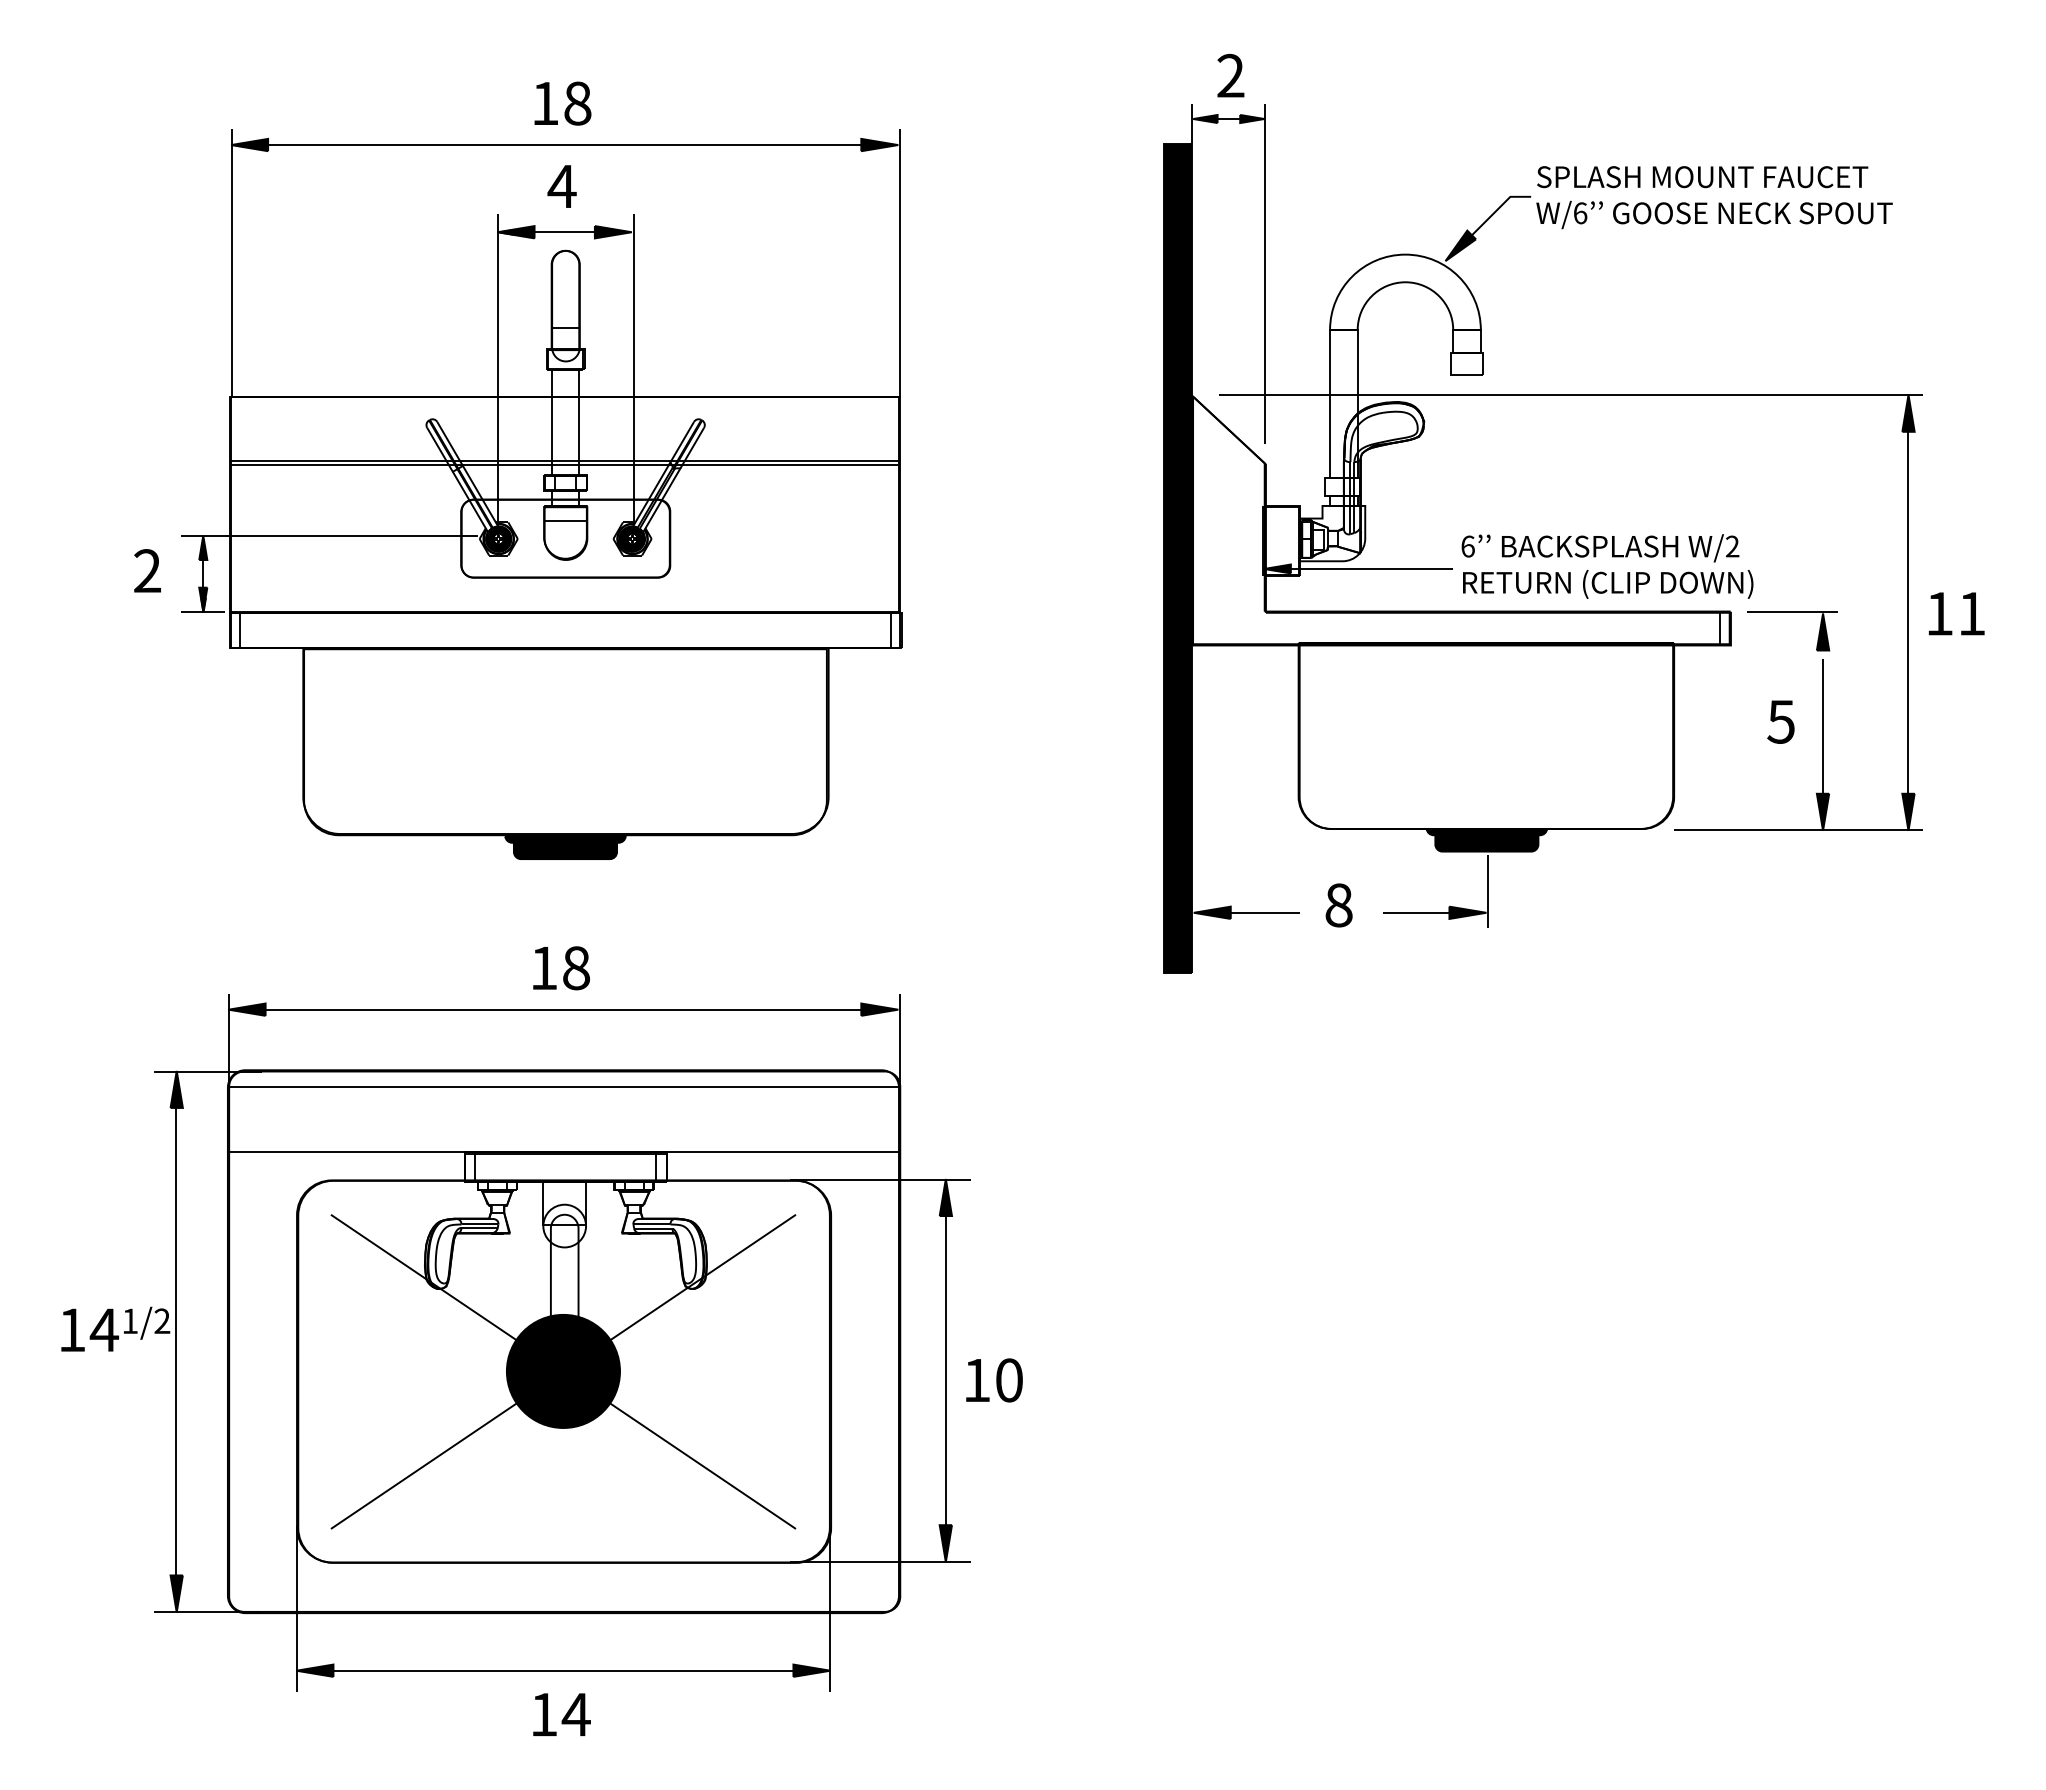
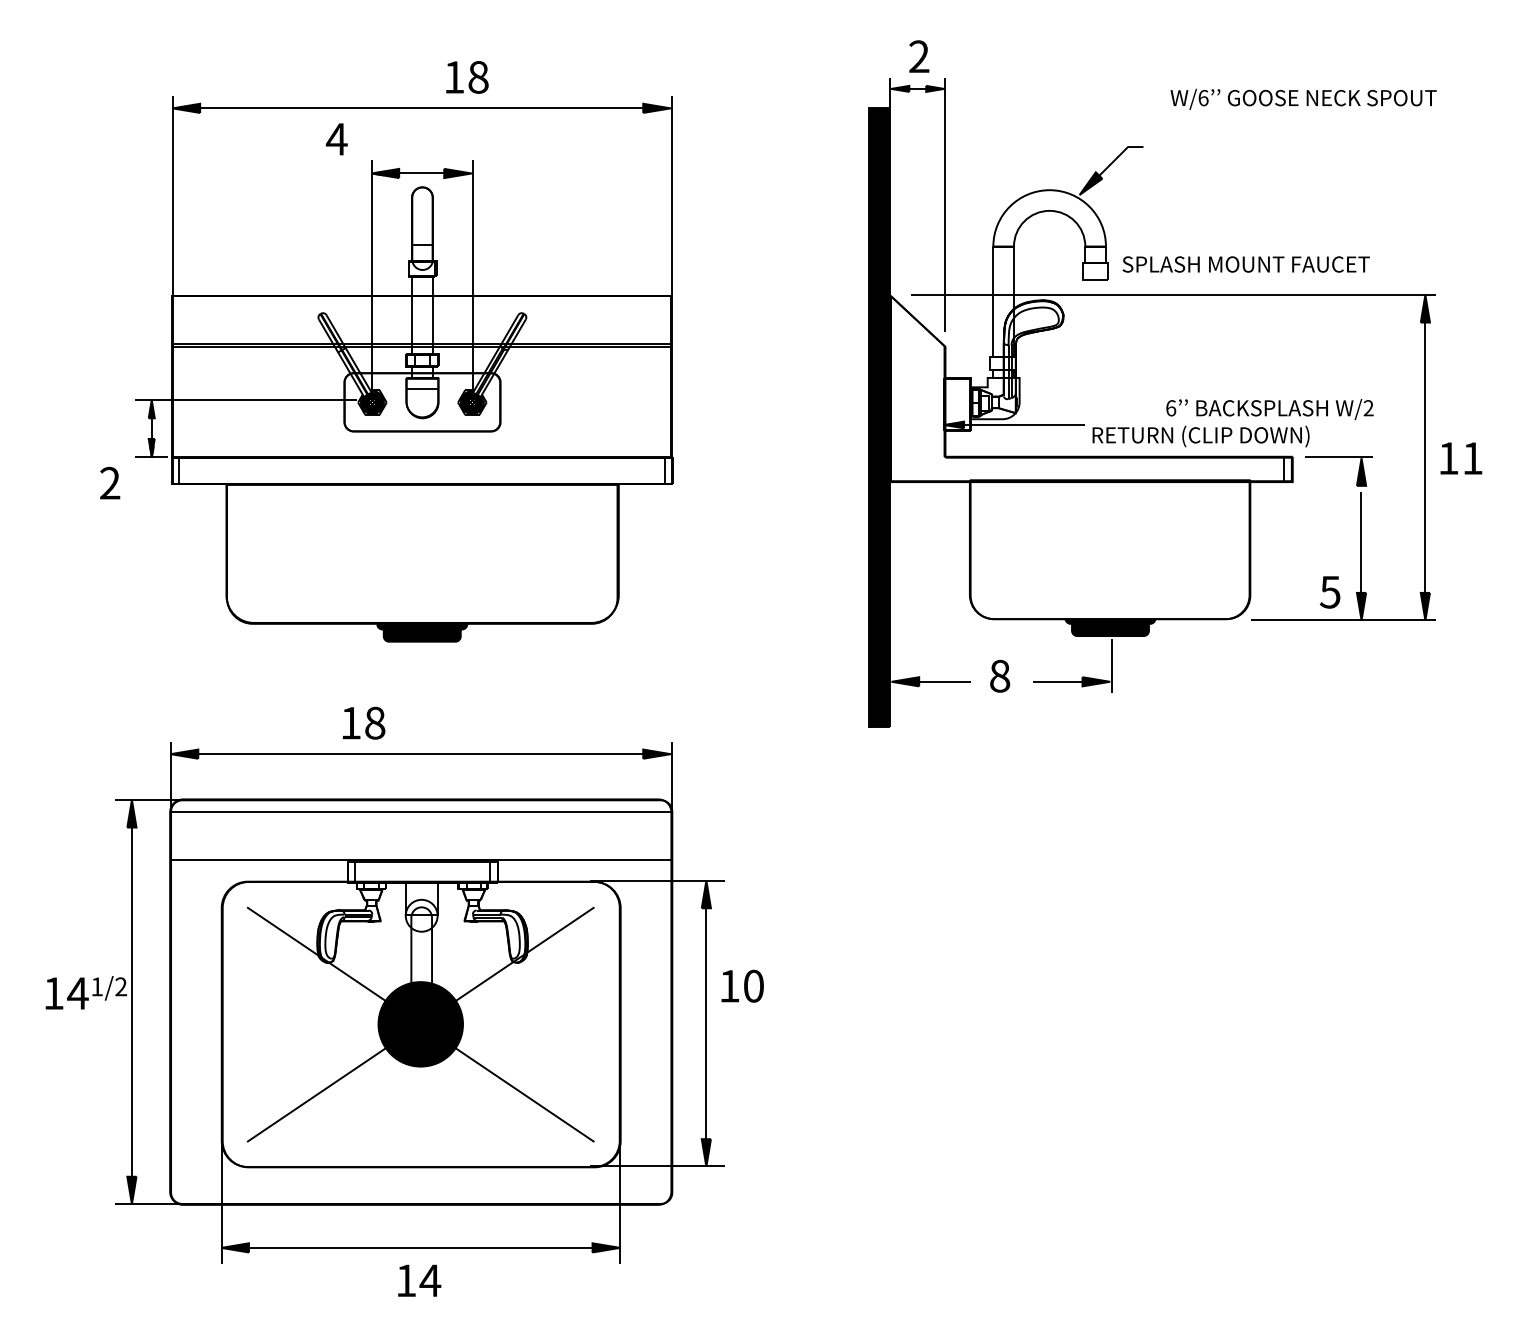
text: (562, 103) -> (467, 77), moved
text: (1702, 177) -> (1246, 264), moved
text: (561, 186) -> (336, 139), moved
text: (1714, 215) -> (1303, 99), moved
text: (1600, 548) -> (1270, 409), moved
text: (147, 570) -> (110, 482), moved
text: (1780, 721) -> (1329, 591), moved
text: (561, 968) -> (364, 723), moved
text: (994, 1380) -> (742, 986), moved

